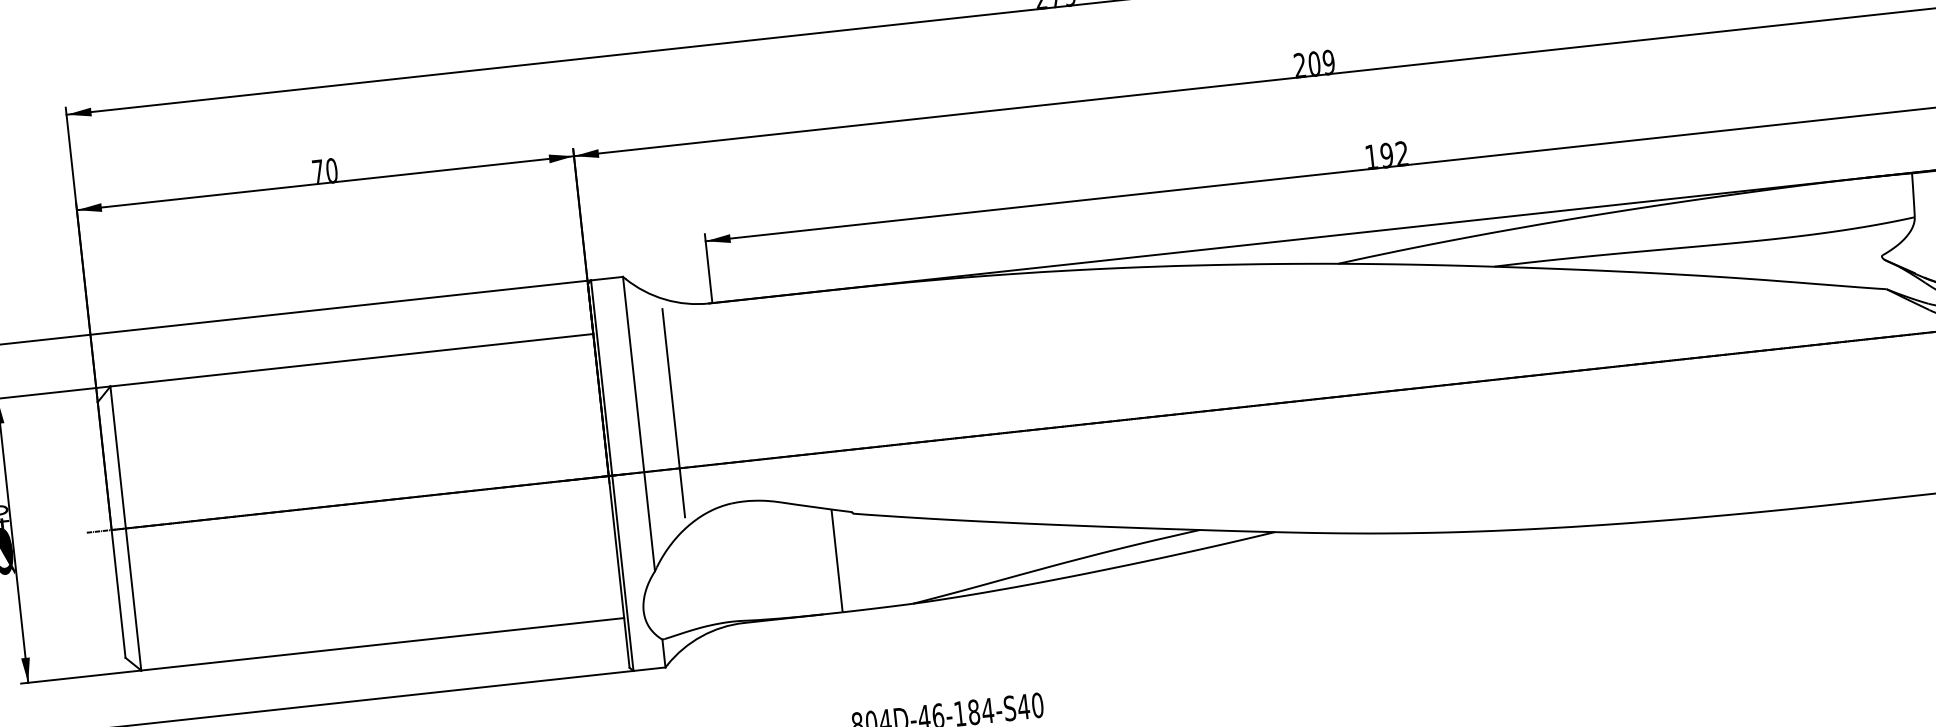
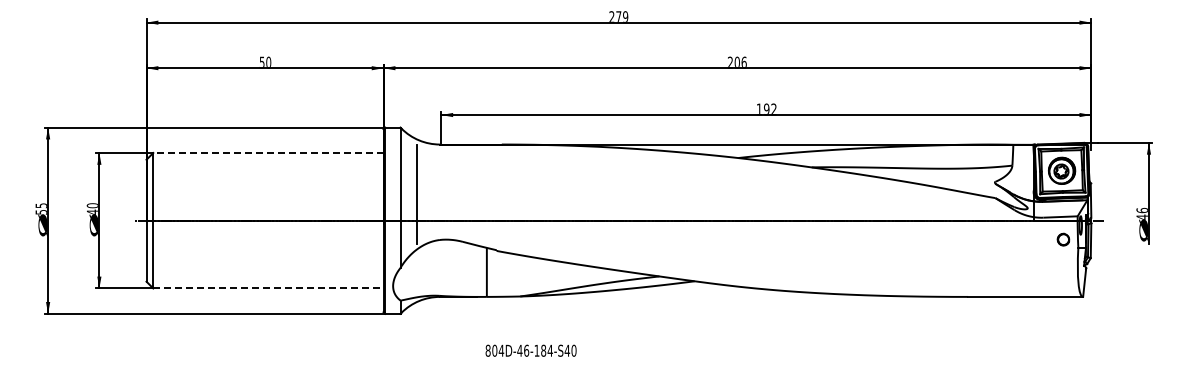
text: (1327, 60) -> (743, 61), 209 -> 206
text: (316, 169) -> (261, 61), 70 -> 50
line: (350, 361) -> (267, 153), solid -> dashed
line: (382, 644) -> (268, 288), solid -> dashed

